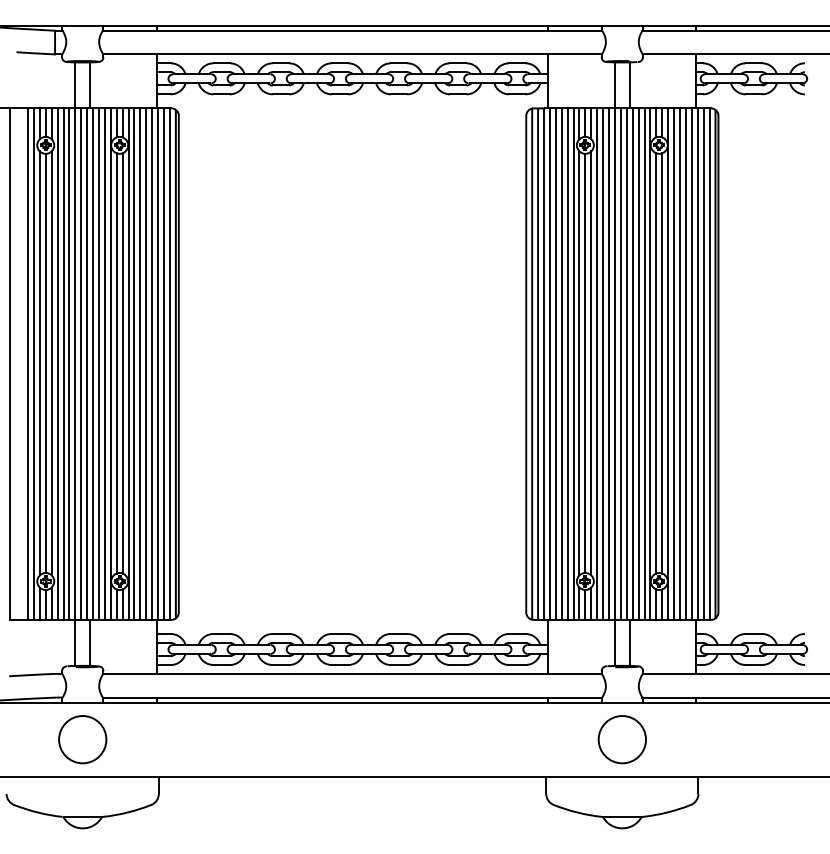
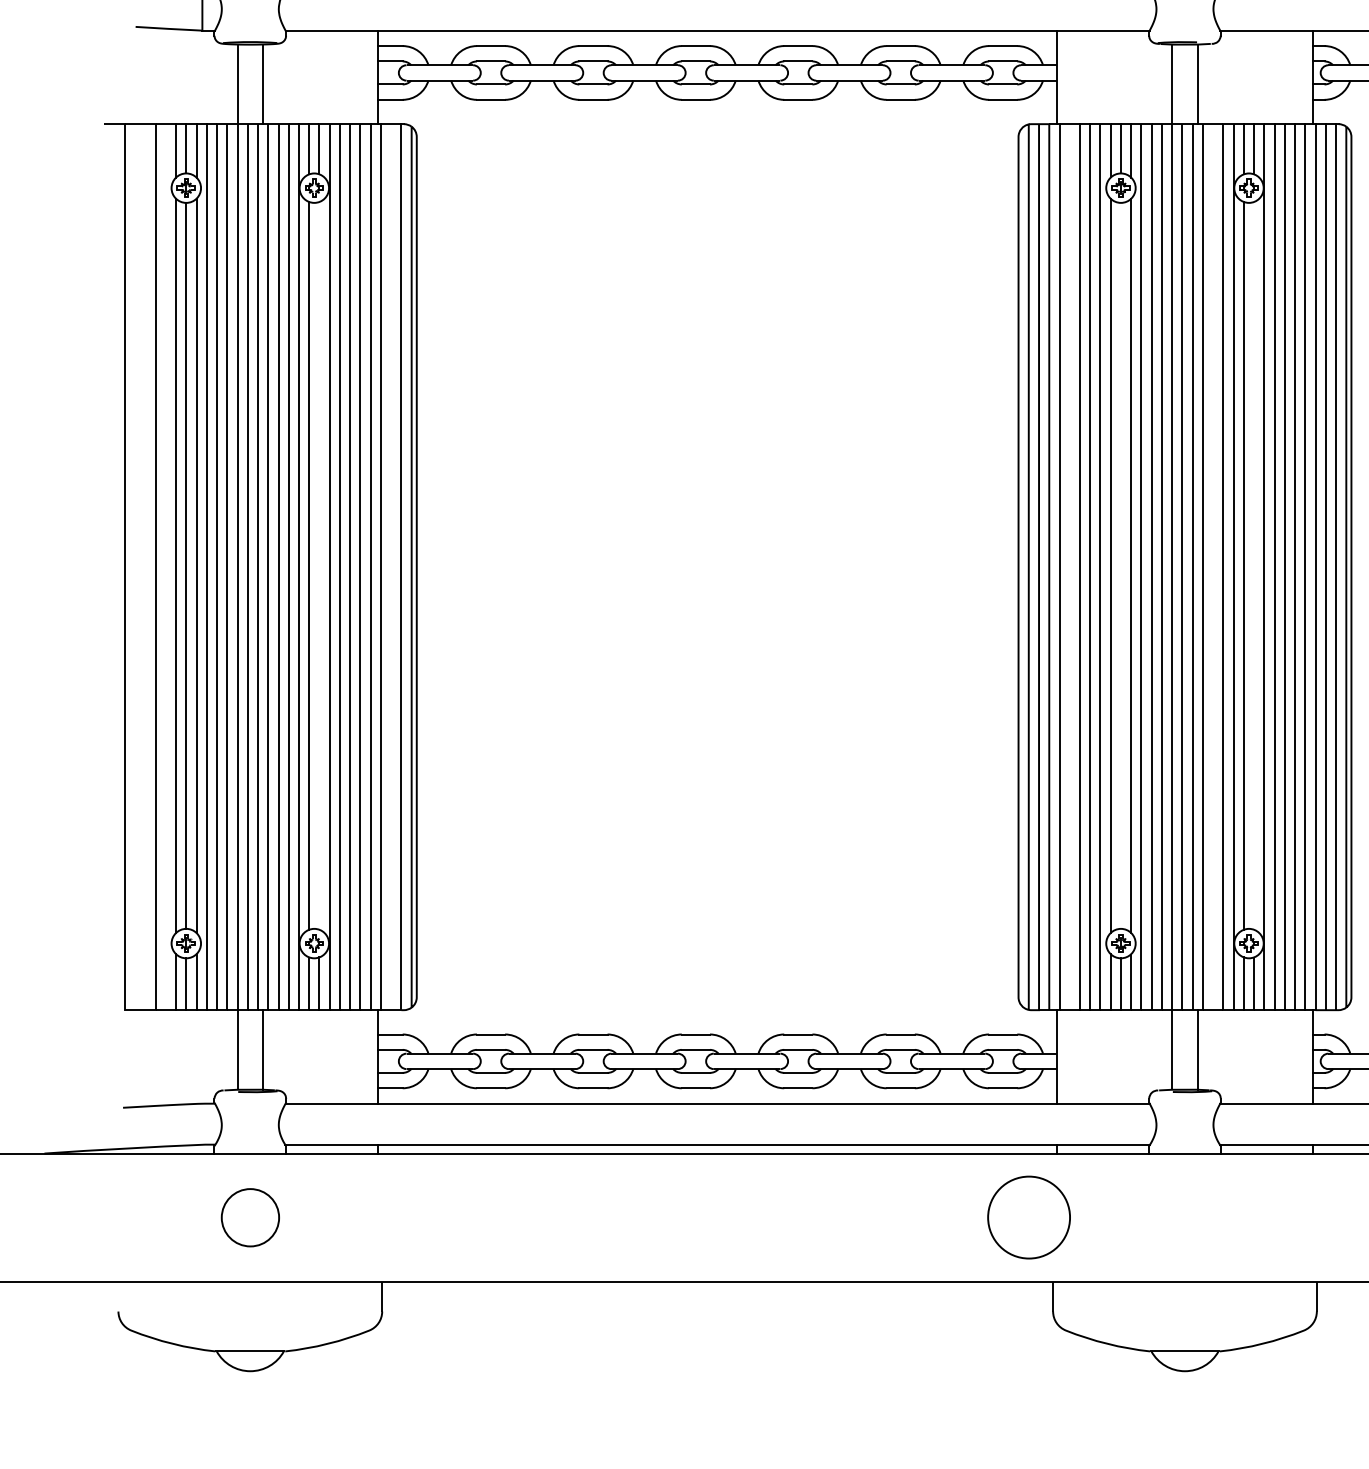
line: (585, 362) -> (1121, 564), removed
line: (33, 363) -> (165, 566), removed
line: (122, 363) -> (319, 566), removed
line: (164, 363) -> (391, 566), removed
line: (555, 363) -> (1069, 566), removed
line: (638, 363) -> (1212, 566), removed
line: (662, 363) -> (1254, 566), removed
circle: (82, 739) -> (249, 1217), size x0.7
circle: (621, 739) -> (1027, 1217), moved

